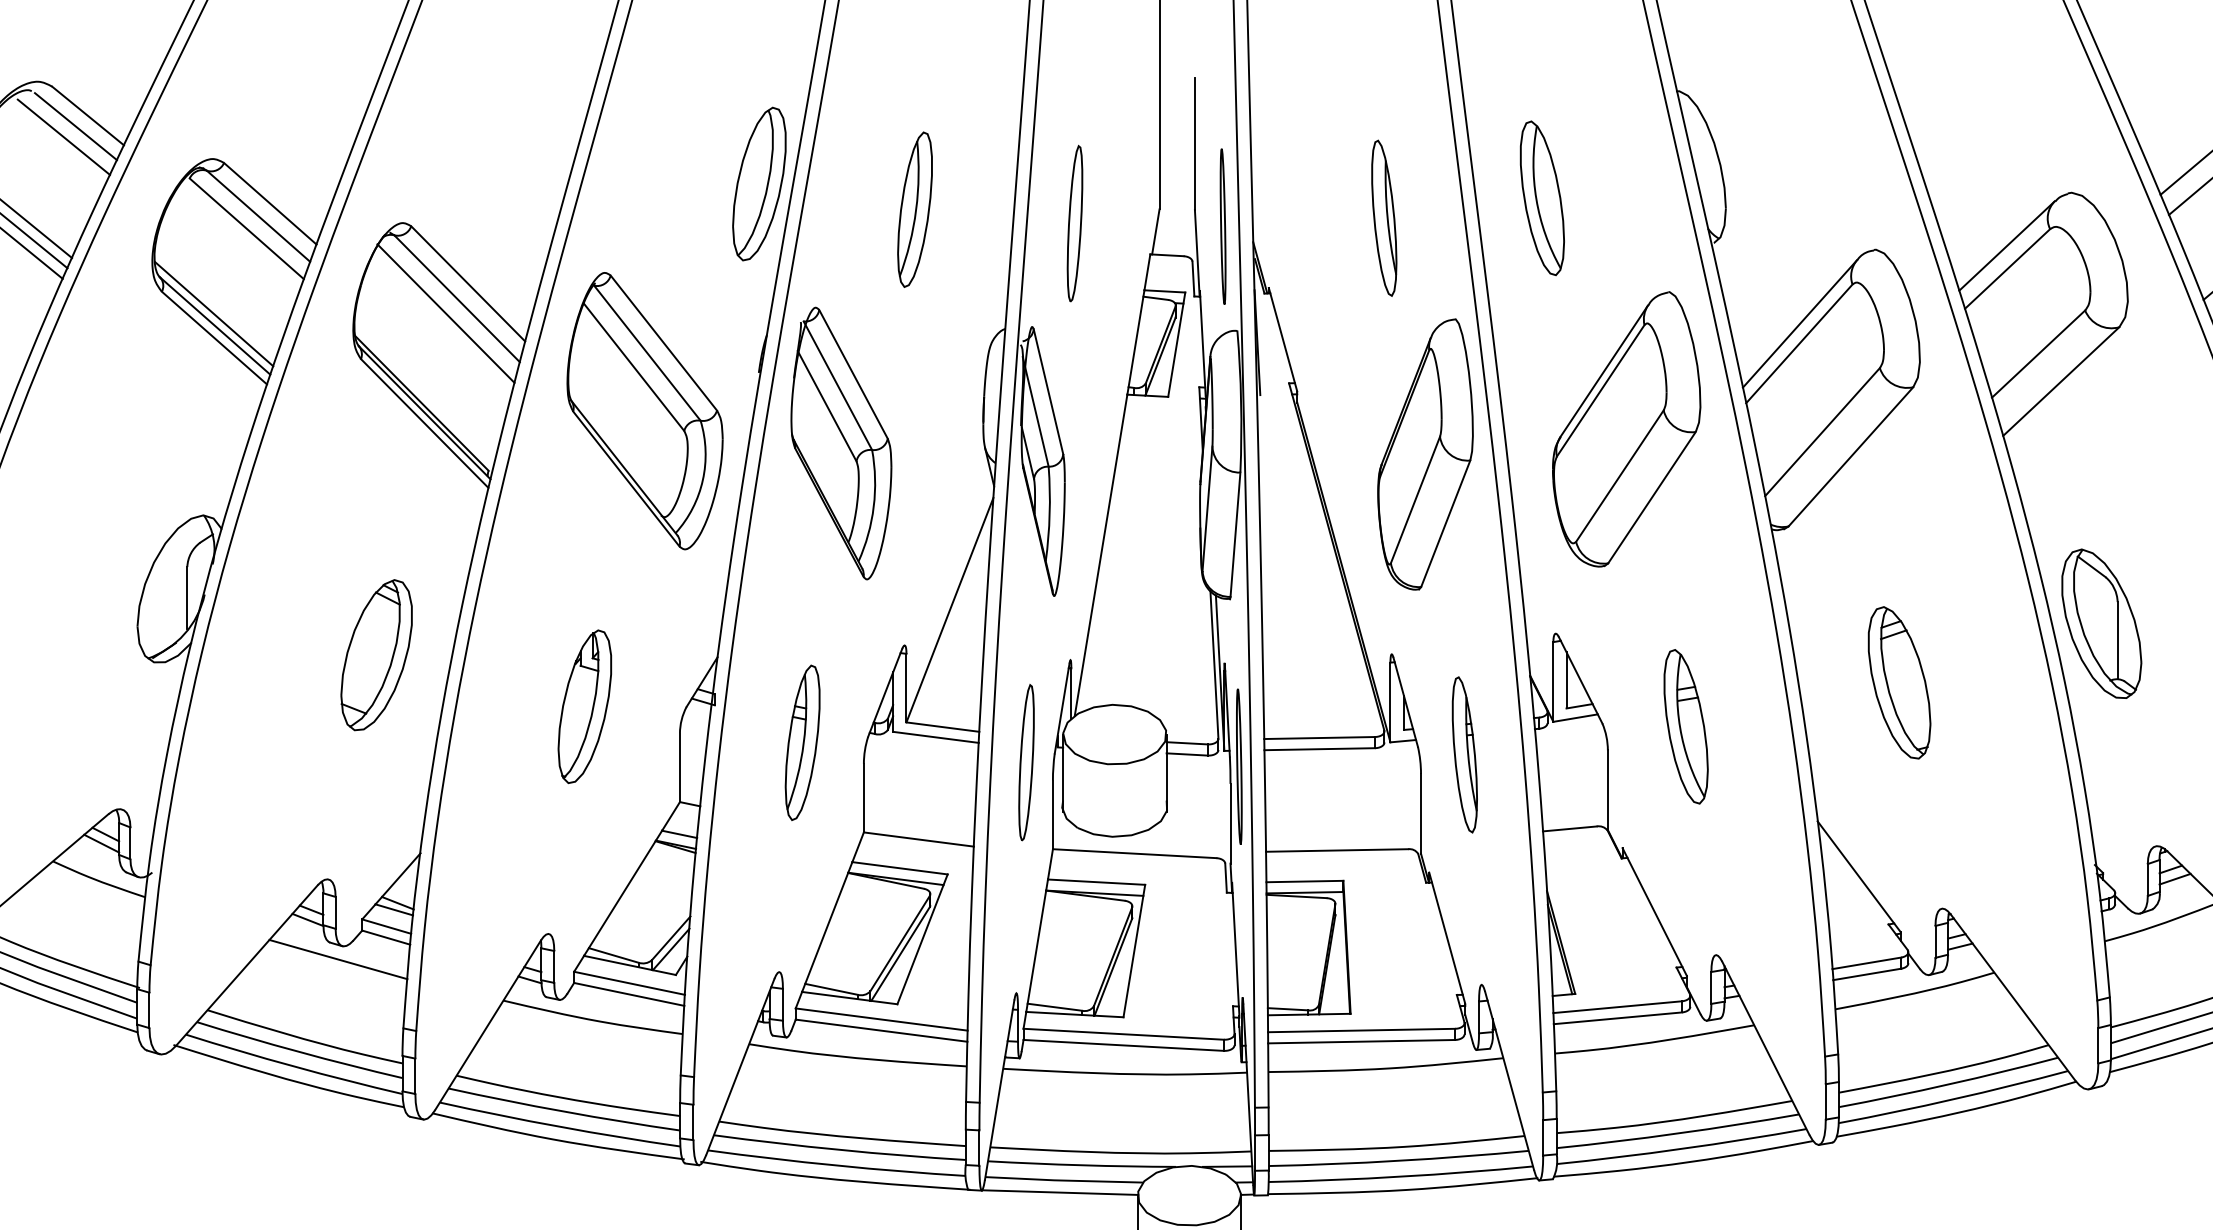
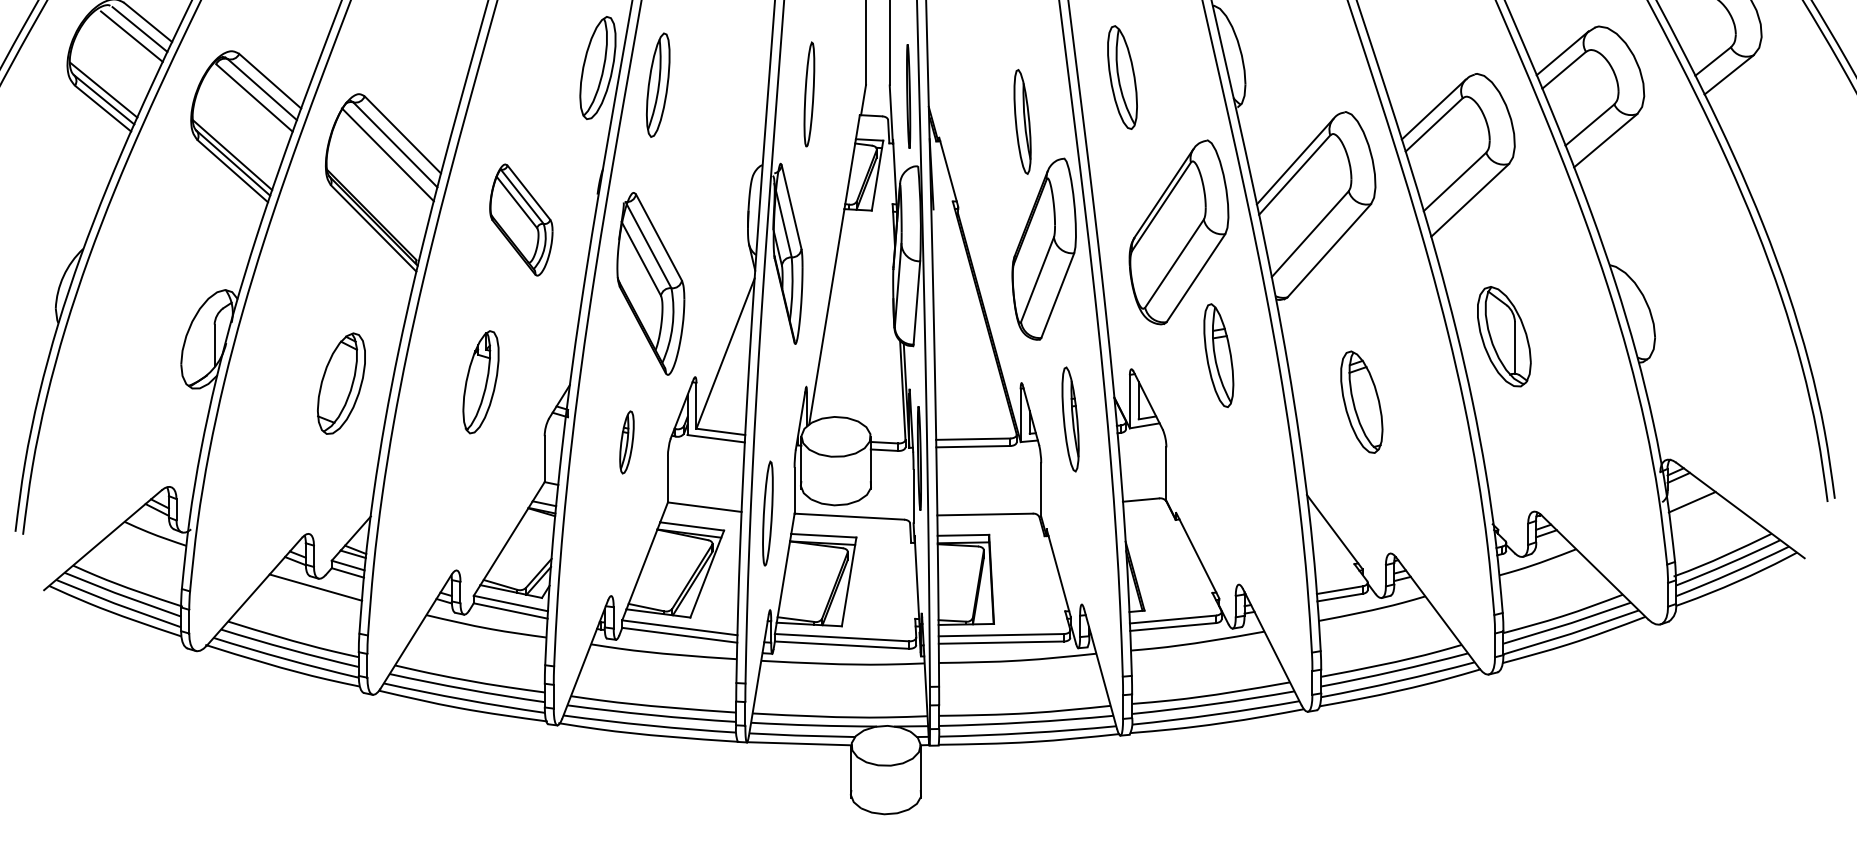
part: (915, 208) -> (658, 84), moved
part: (1384, 217) -> (1022, 121), moved
part: (645, 410) -> (521, 219), size x0.6
part: (840, 442) -> (650, 283), moved
part: (2102, 623) -> (1504, 336), moved
part: (584, 707) -> (480, 382), moved
part: (1685, 726) -> (1218, 355), moved
part: (802, 742) -> (626, 442), size x0.6
part: (1464, 754) -> (1070, 419), moved
part: (1025, 762) -> (767, 513), moved

